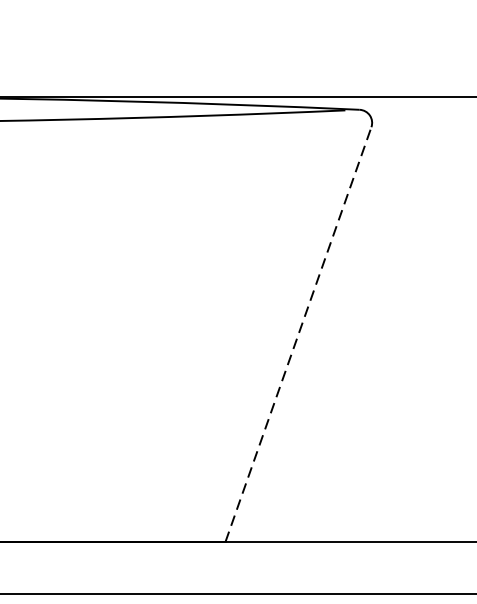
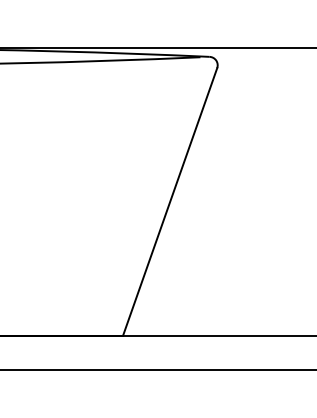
line: (299, 333) -> (170, 201), dashed -> solid

